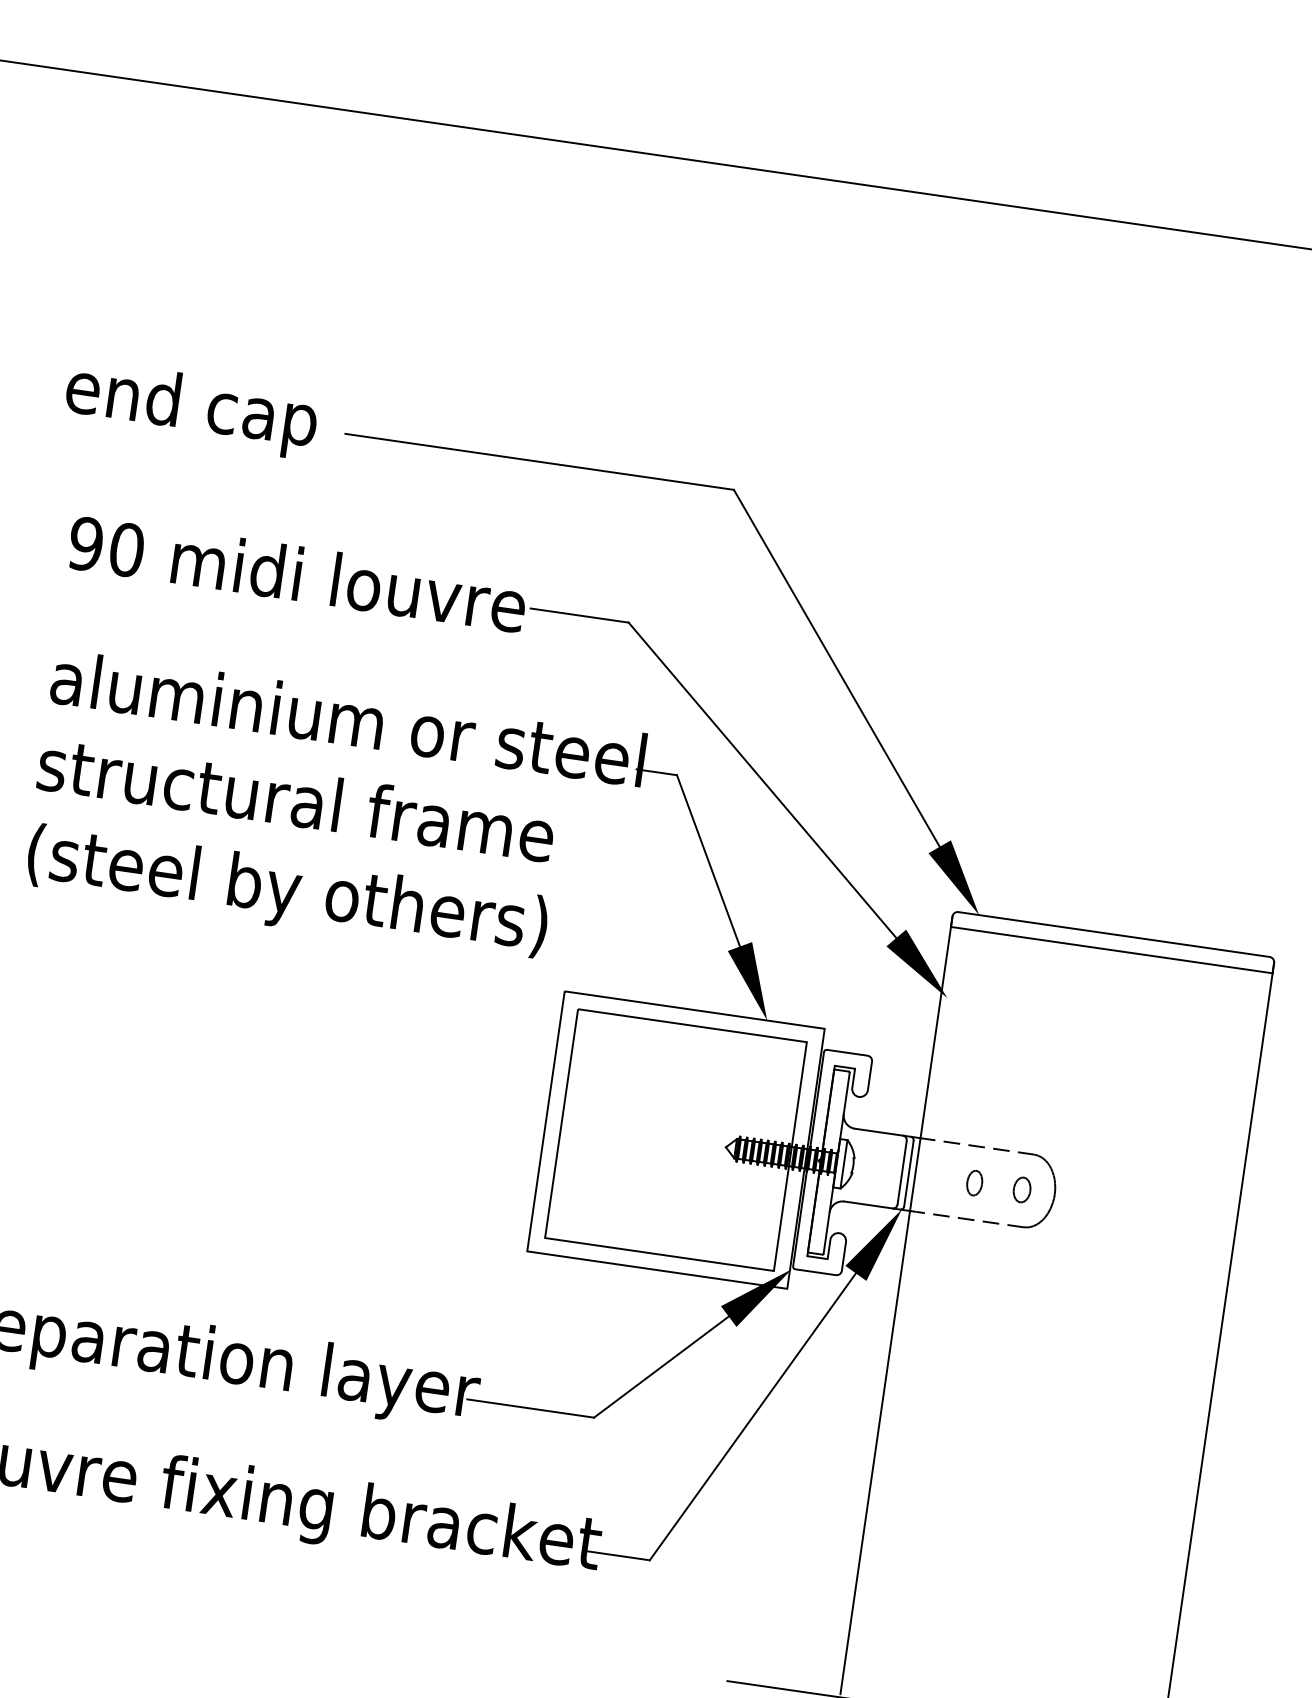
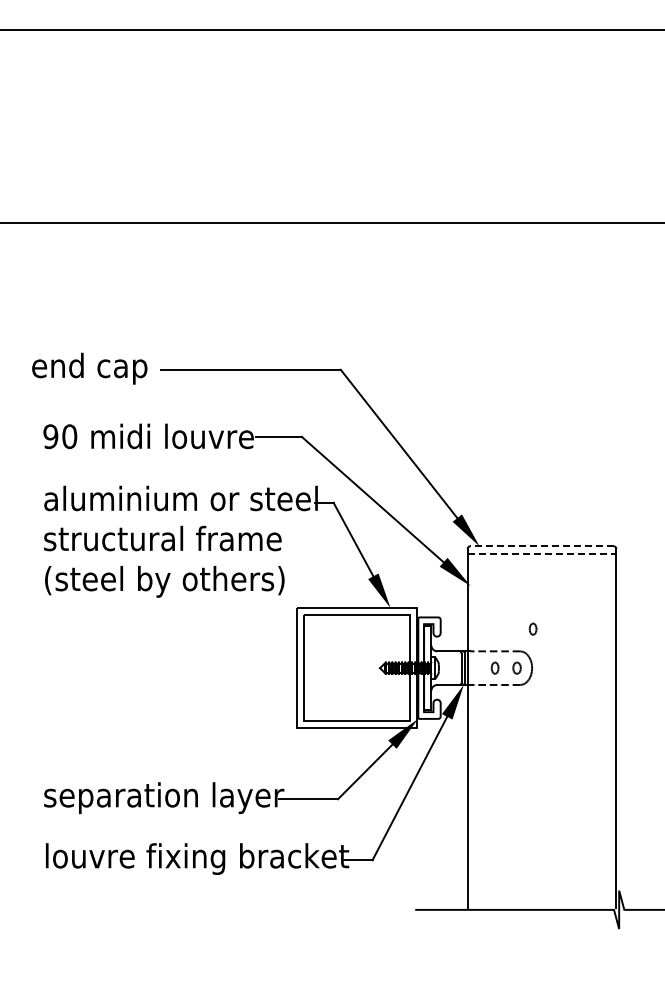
line: (1115, 934) -> (542, 546), solid -> dashed
line: (1112, 949) -> (542, 553), solid -> dashed
part: (1067, 1108) -> (532, 628), added

